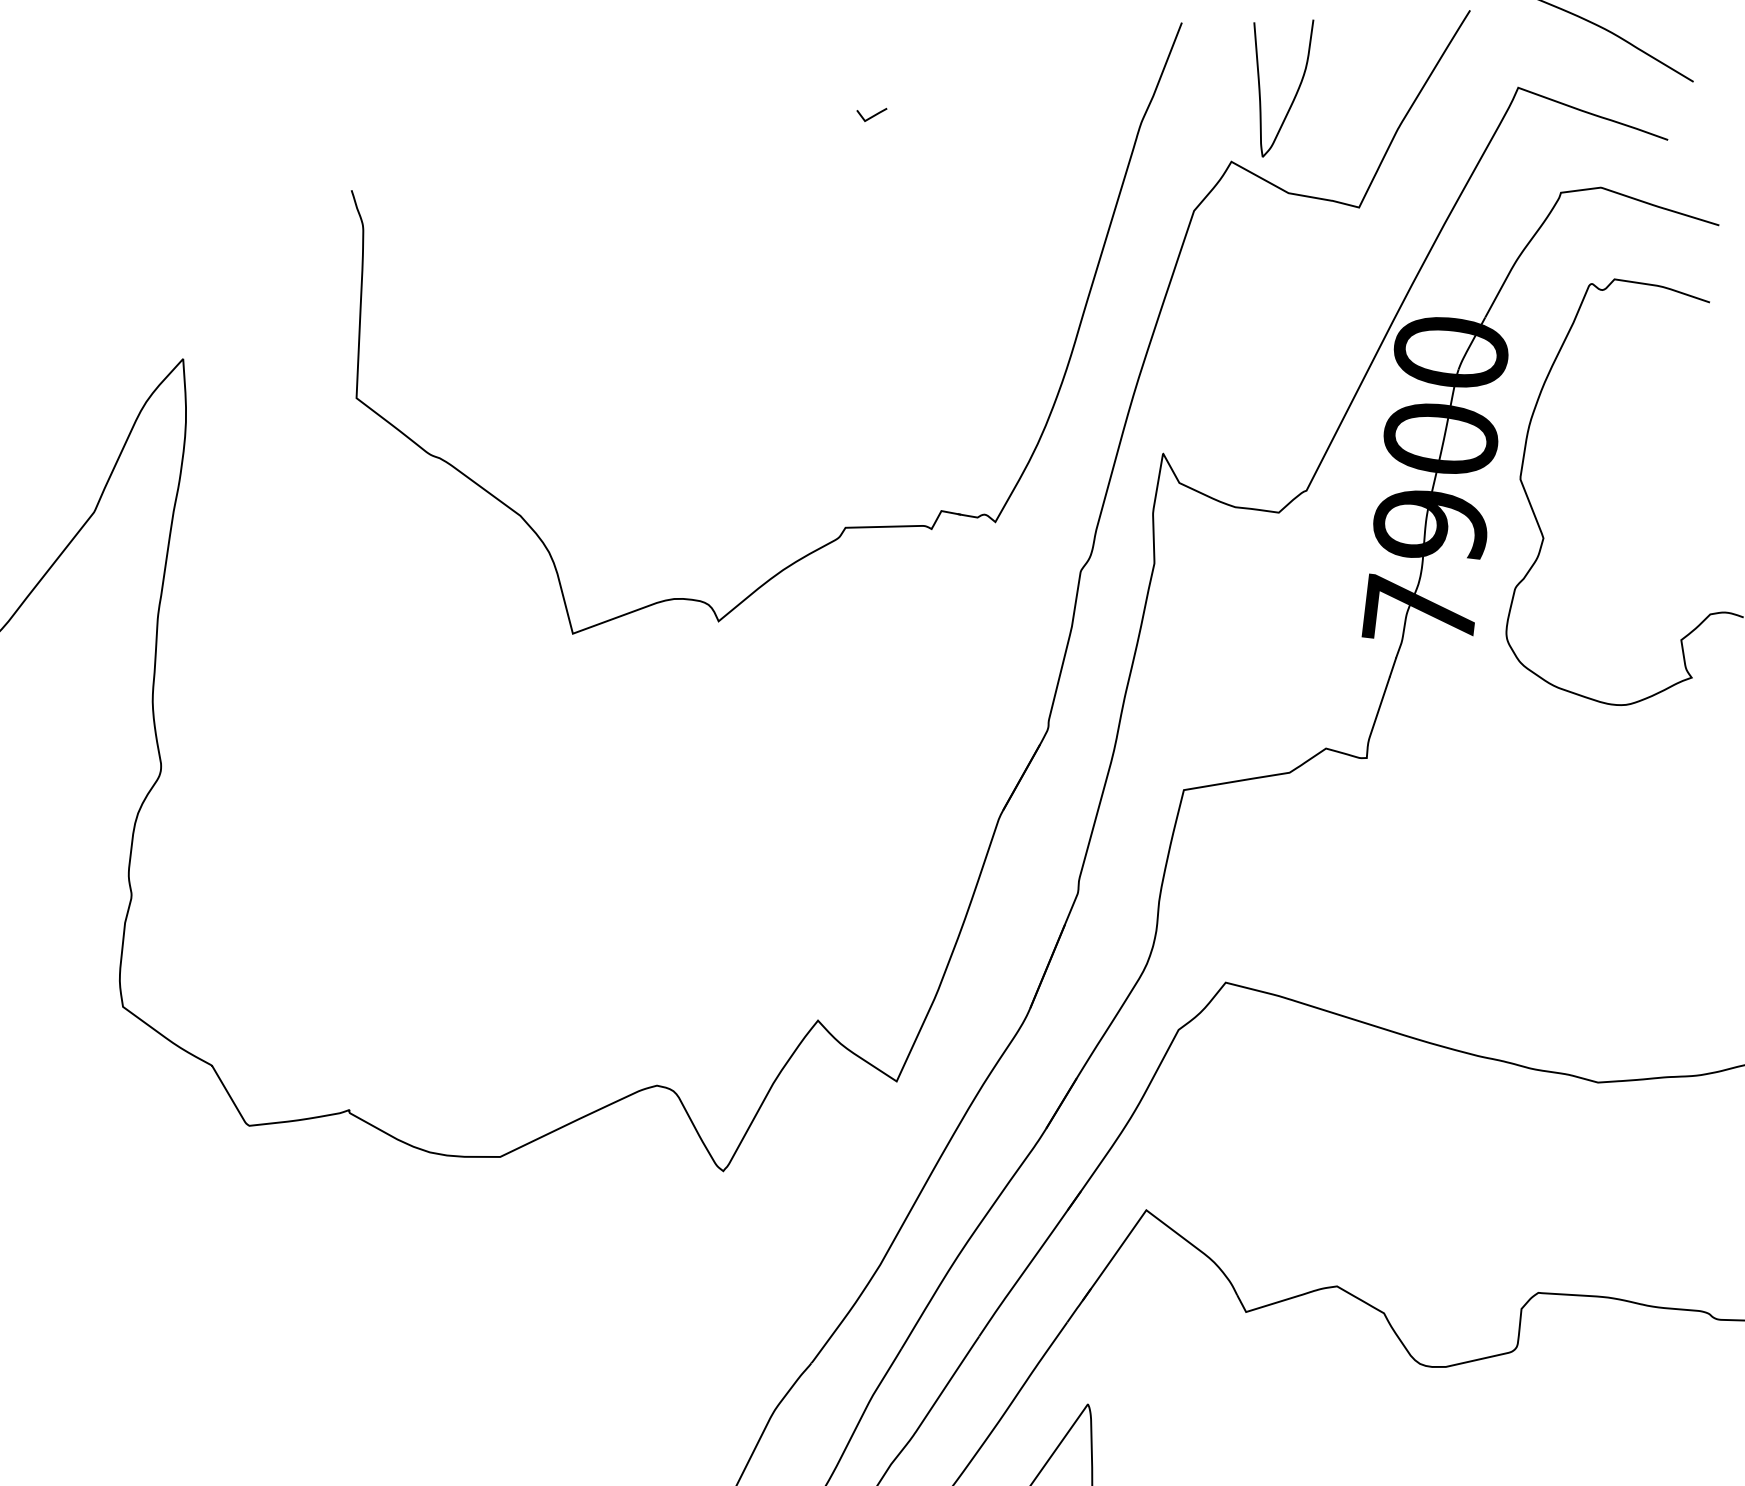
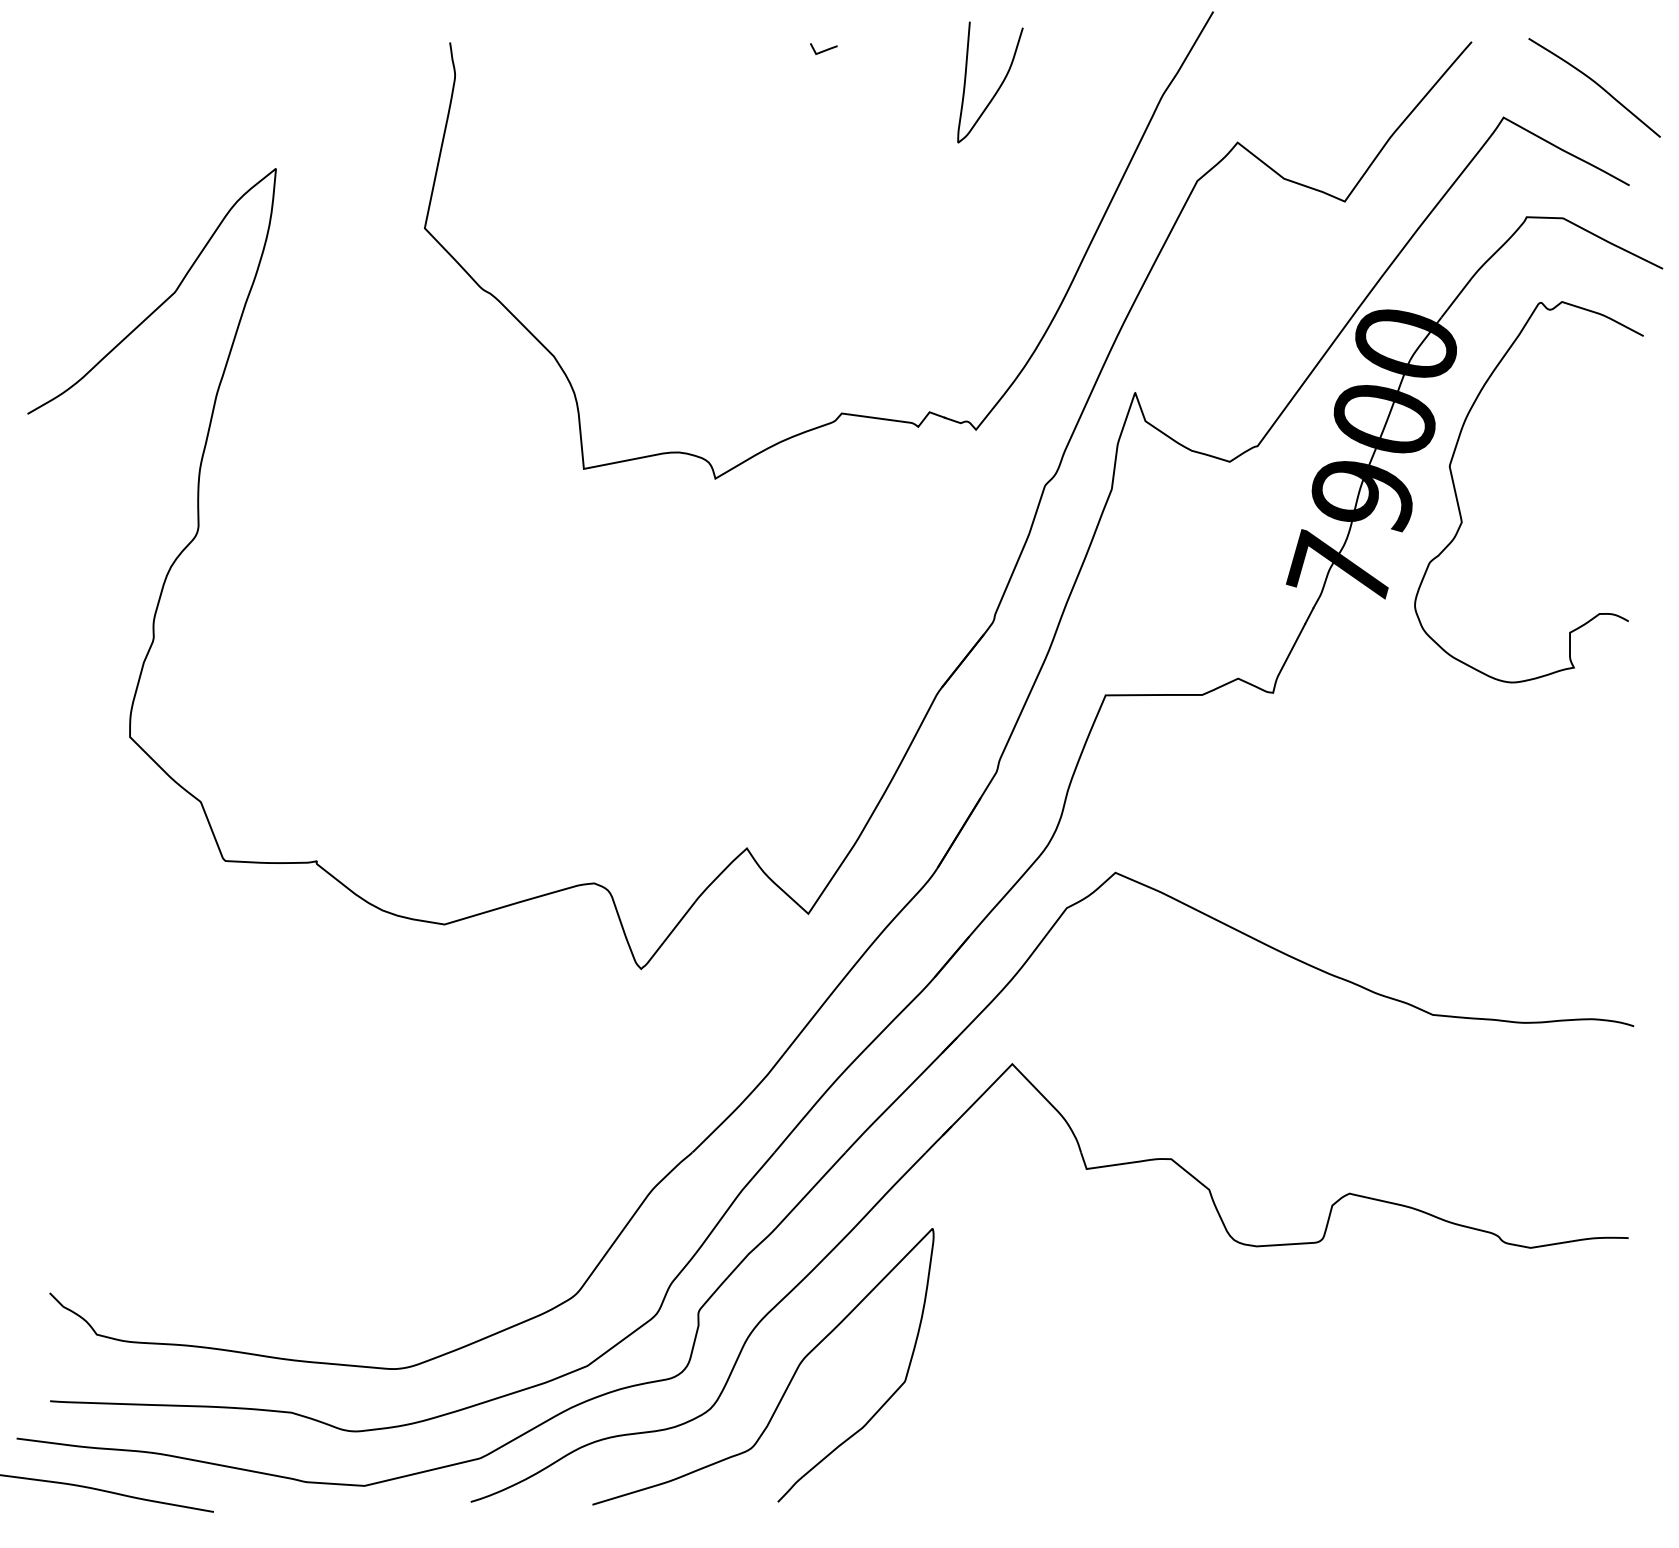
curve: (1297, 89) -> (998, 87), moved
line: (872, 115) -> (823, 50), moved

